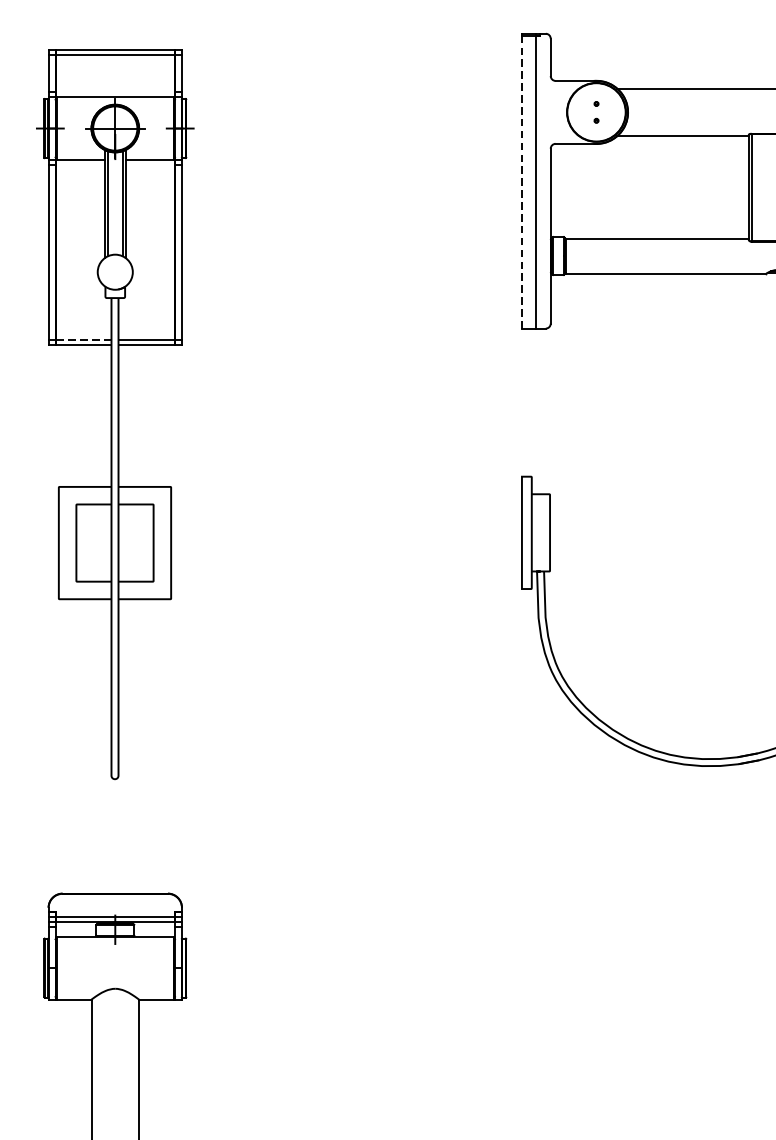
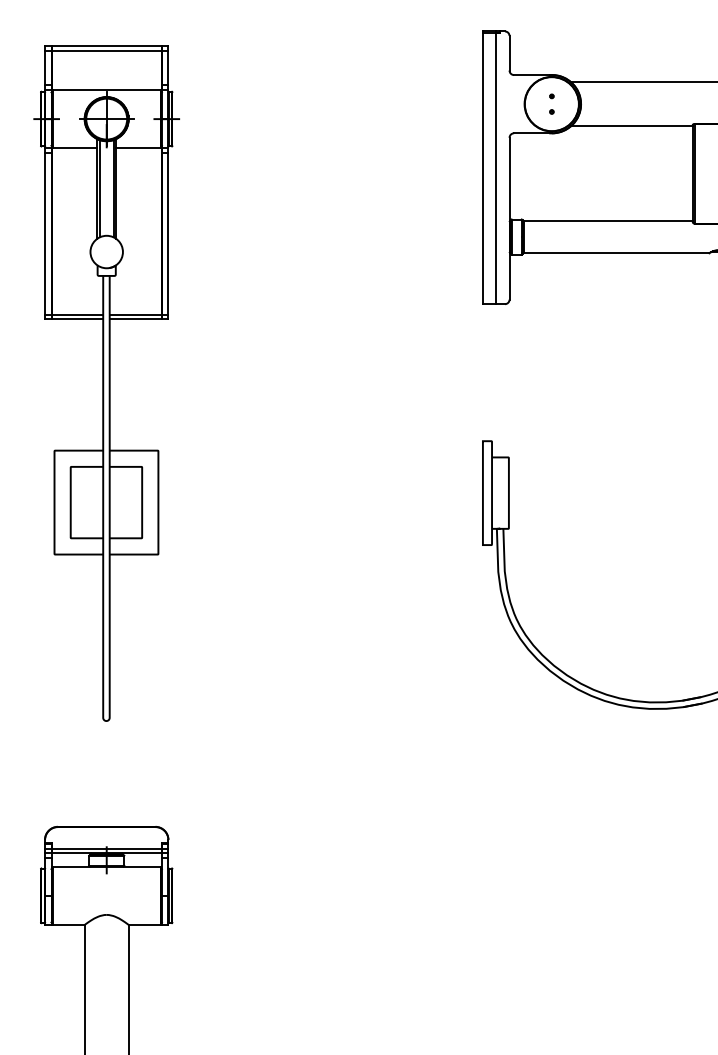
line: (521, 181) -> (482, 168), dashed -> solid
line: (83, 339) -> (77, 314), dashed -> solid

